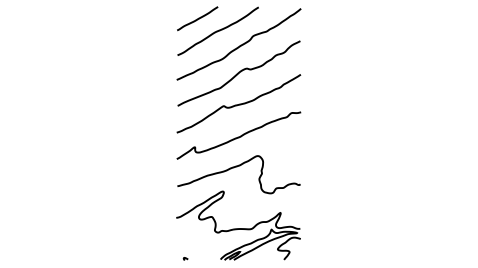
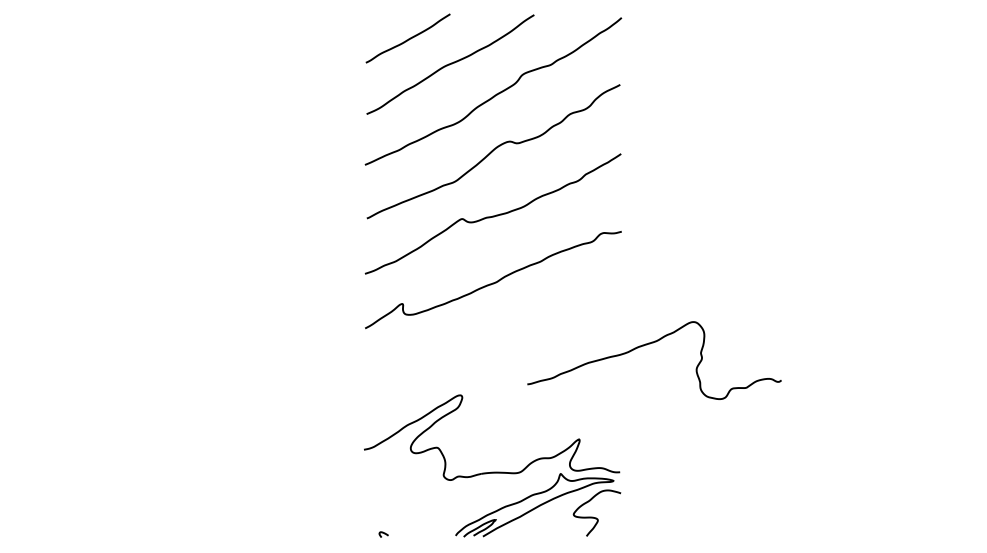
curve: (237, 167) -> (651, 345), moved

